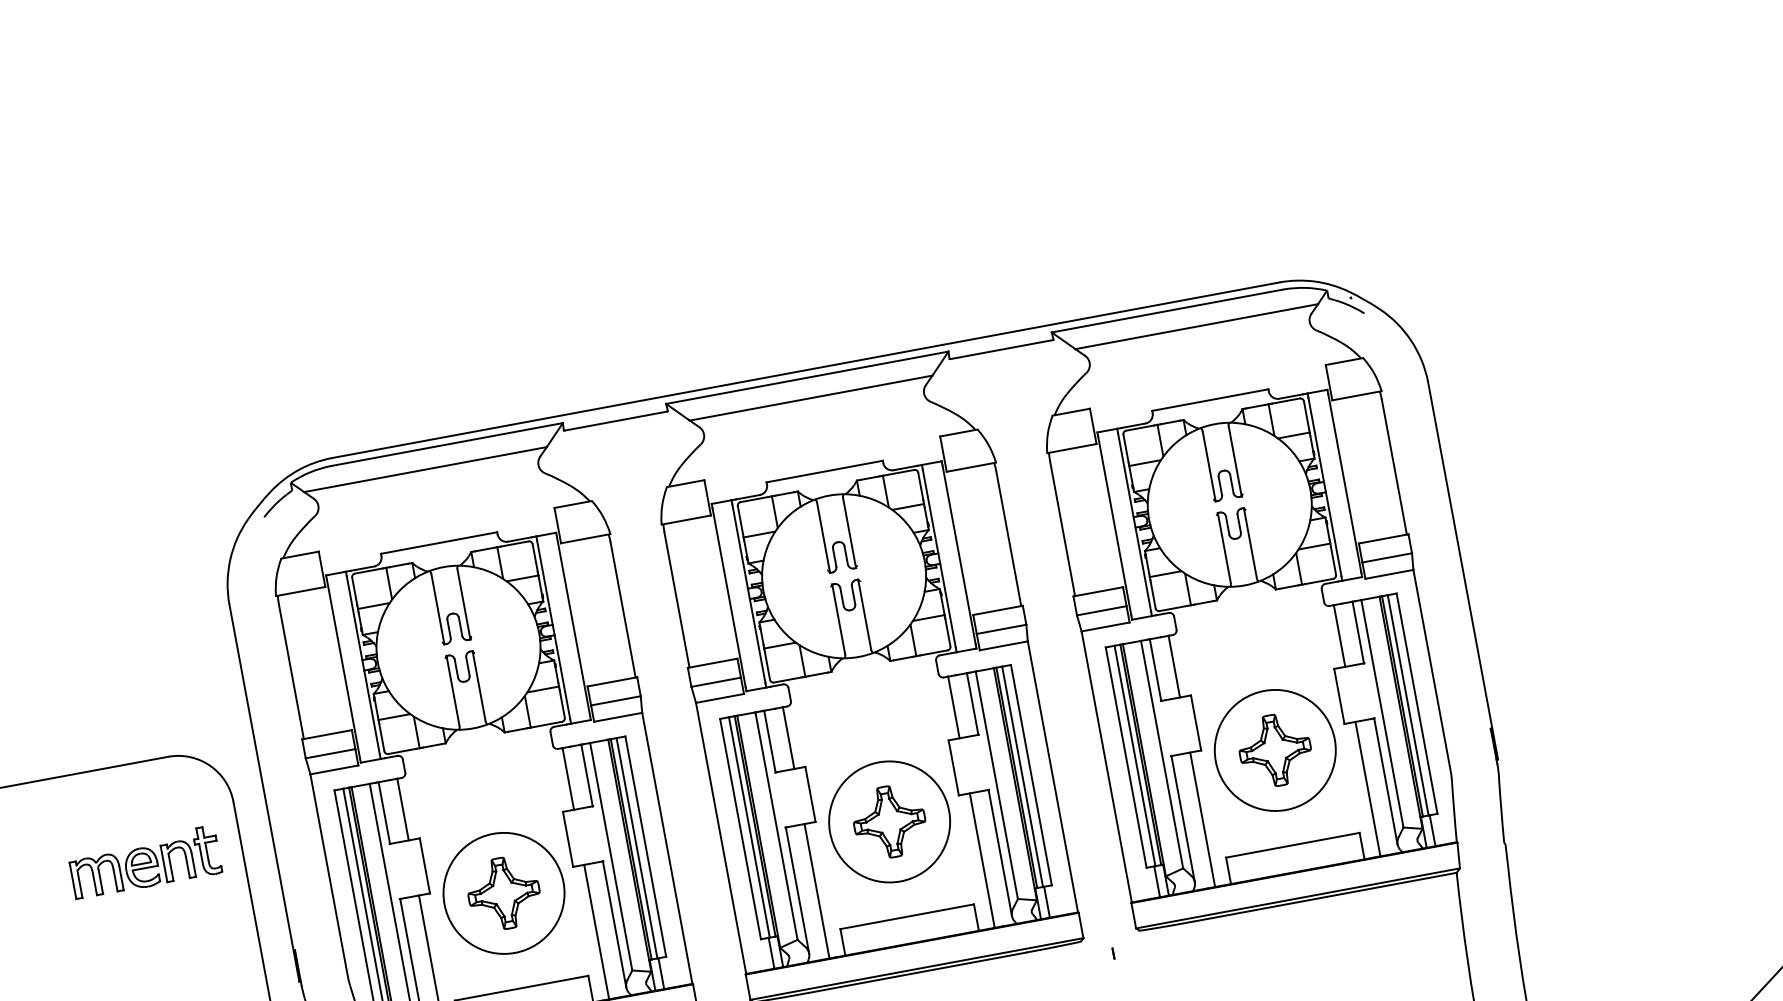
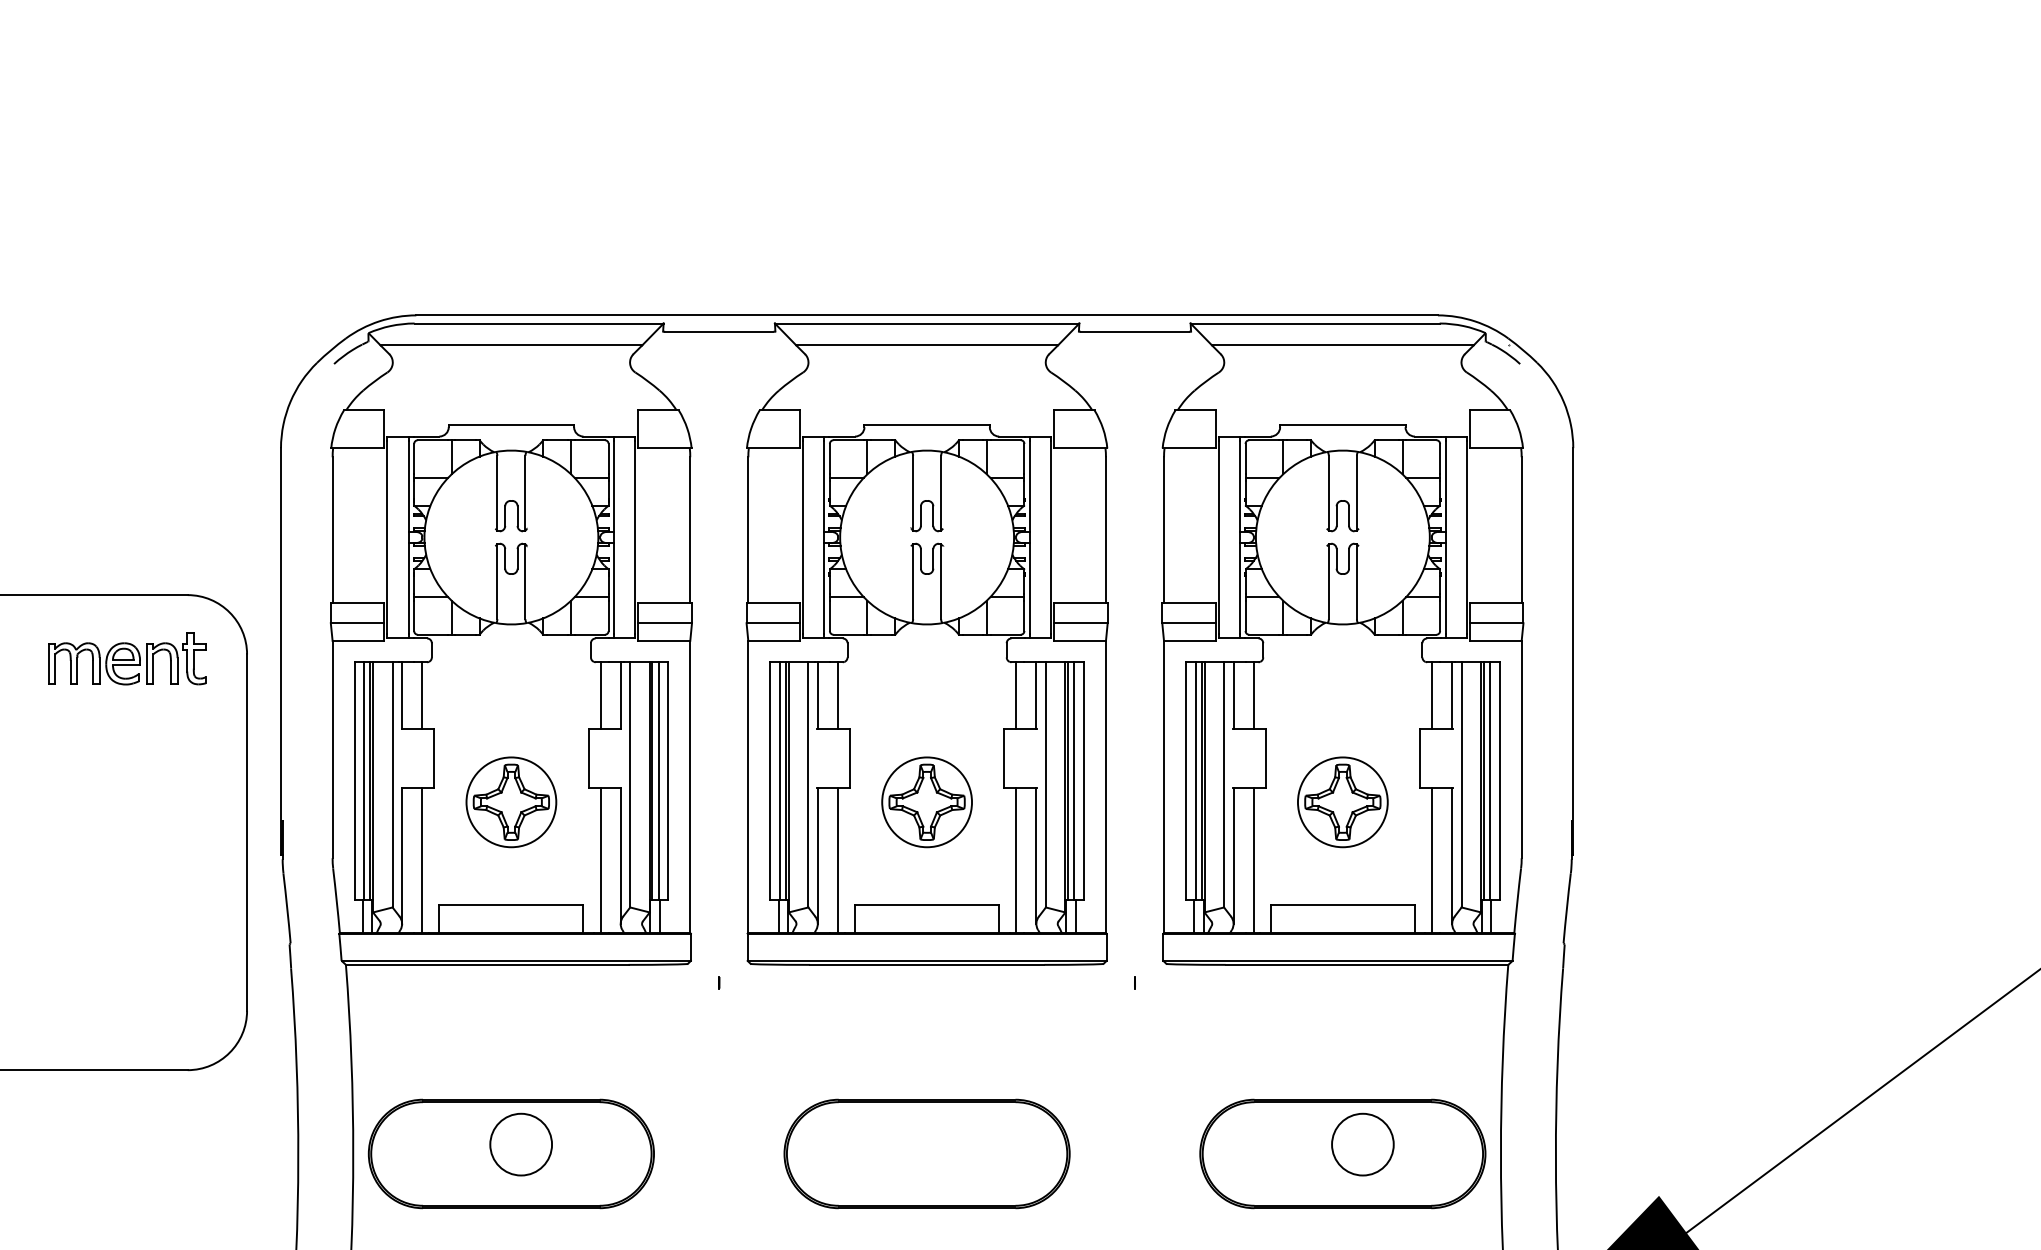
circle: (1274, 750) -> (1342, 802), size x0.7
circle: (889, 822) -> (926, 802), size x0.7
part: (145, 862) -> (127, 658), moved
circle: (504, 893) -> (511, 802), size x0.7

